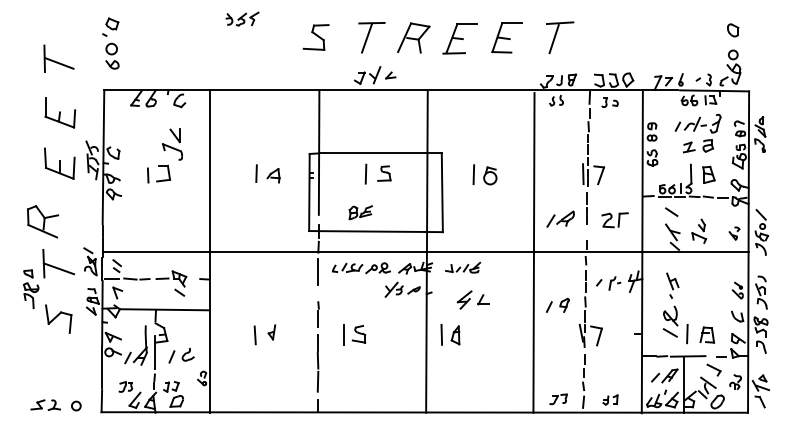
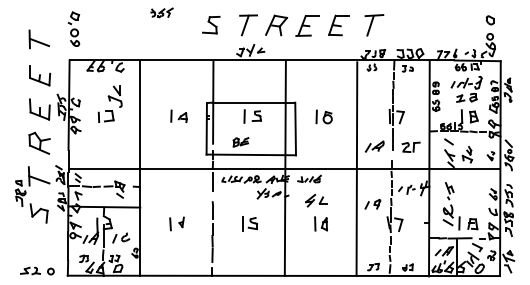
part: (42, 220) -> (39, 142), moved
part: (353, 334) -> (249, 223), moved
part: (449, 334) -> (320, 223), moved

